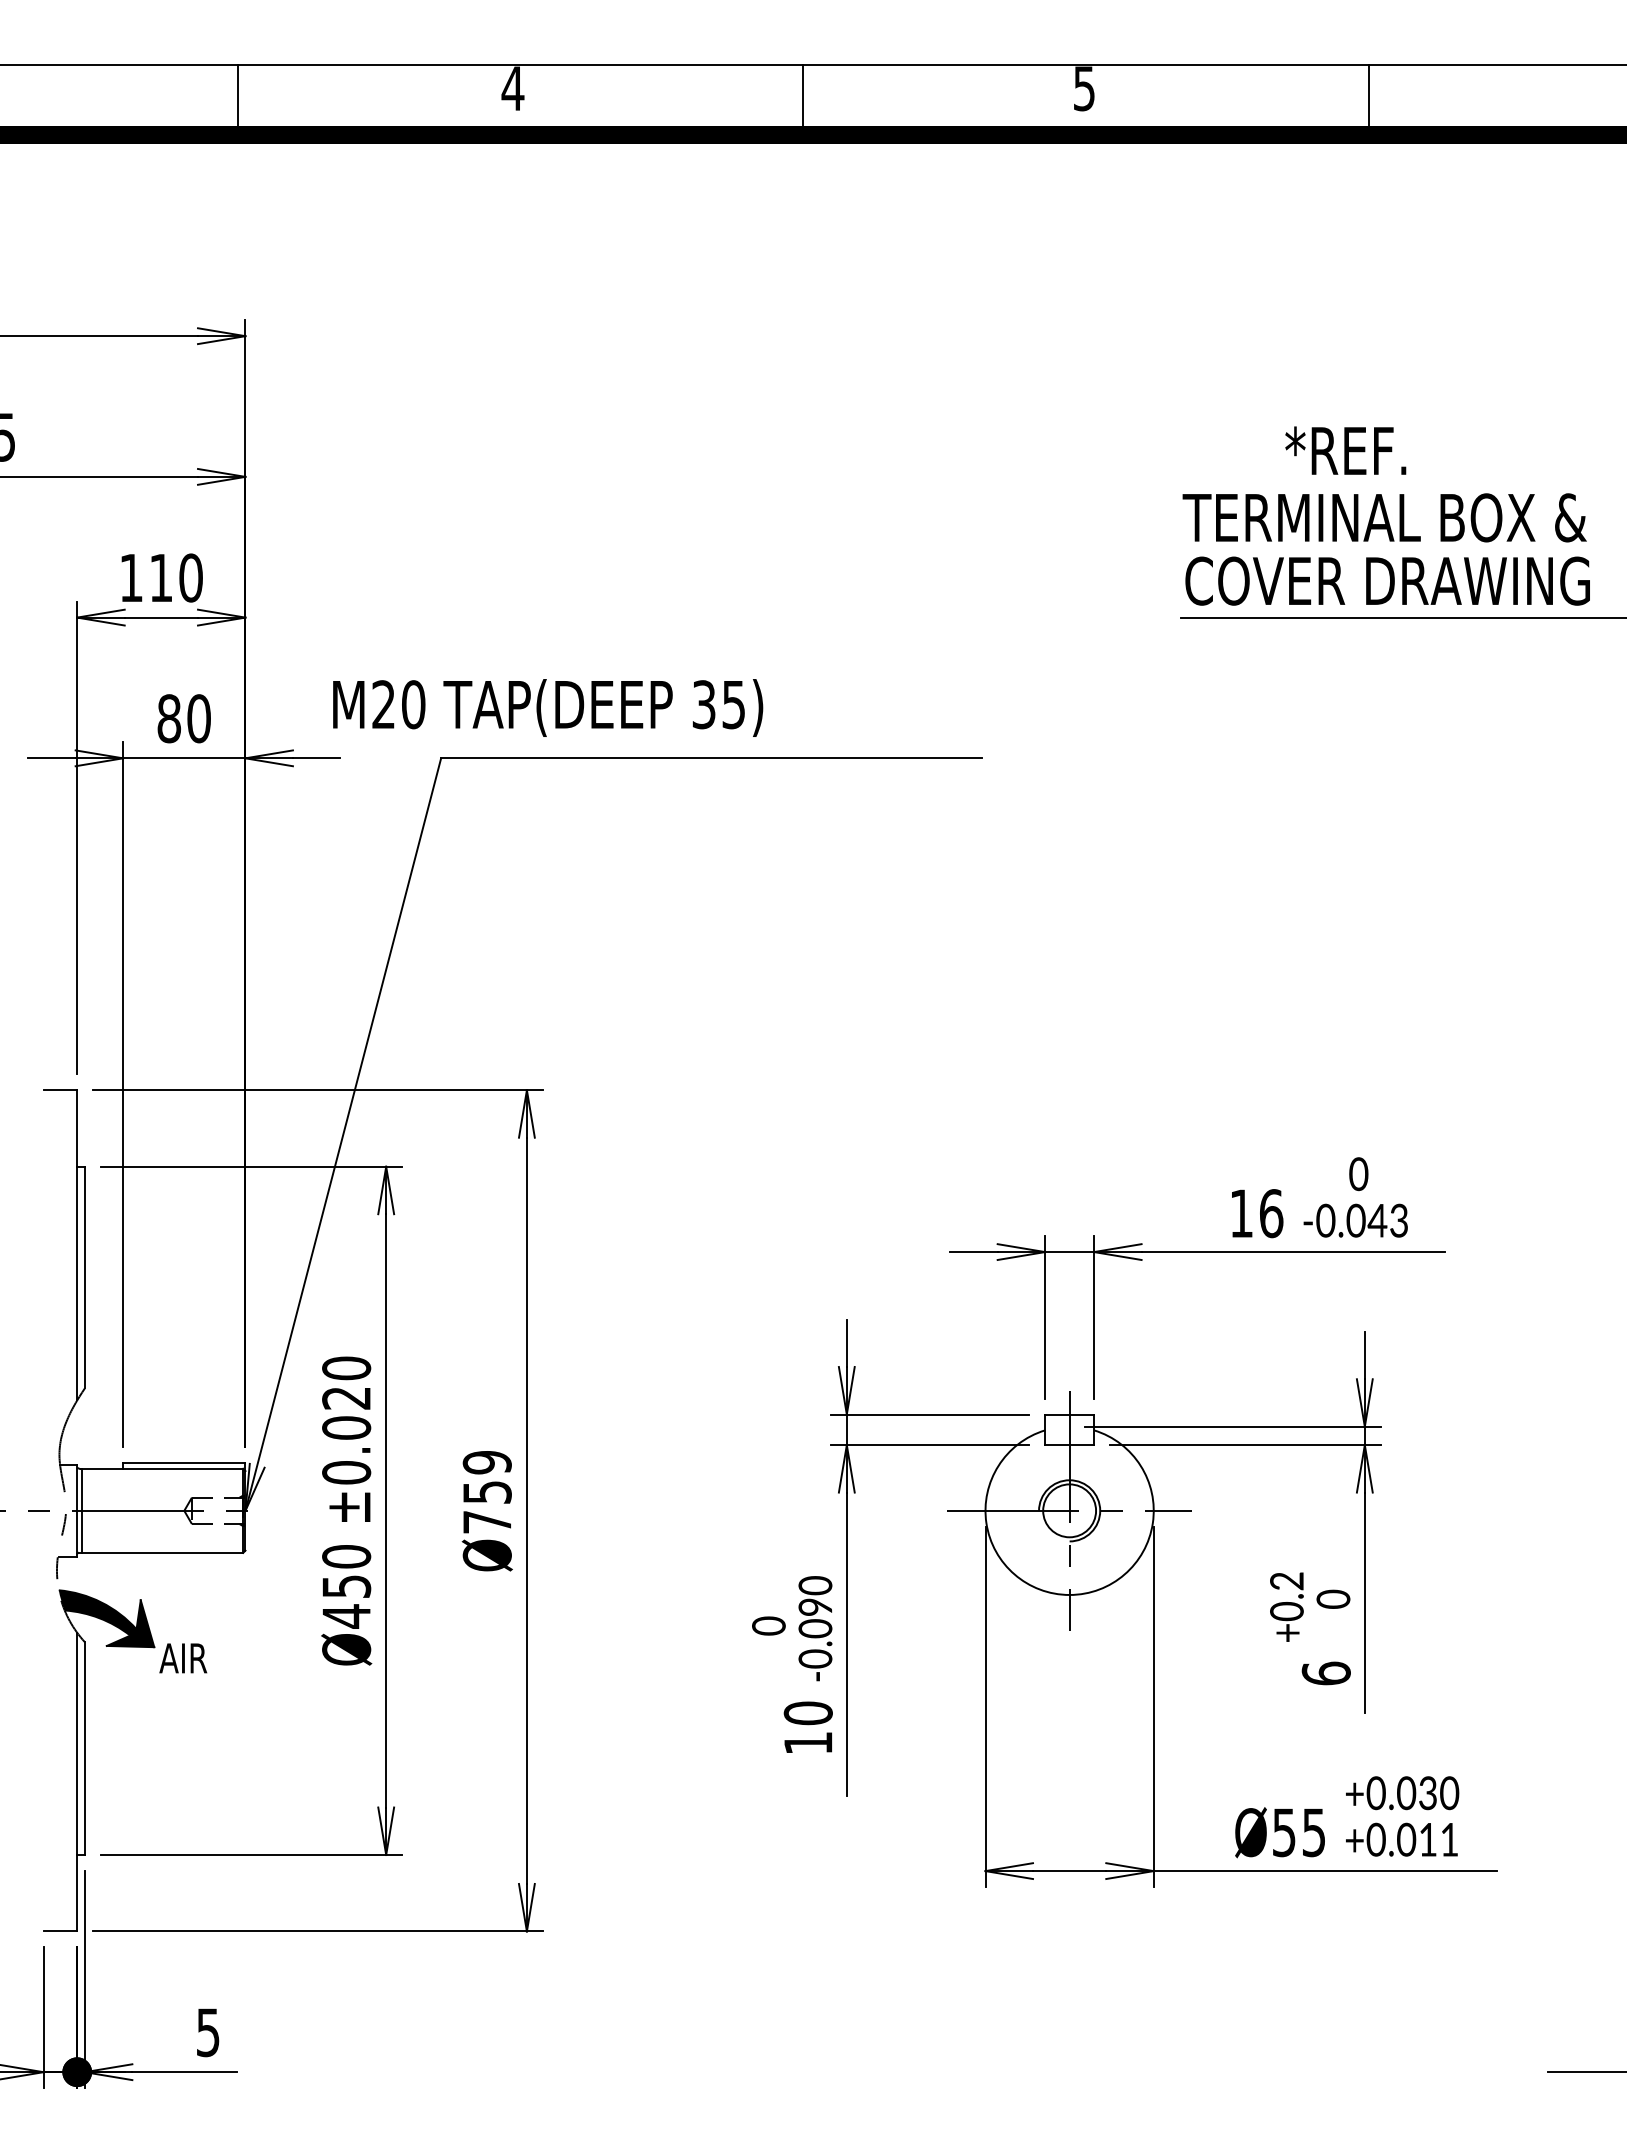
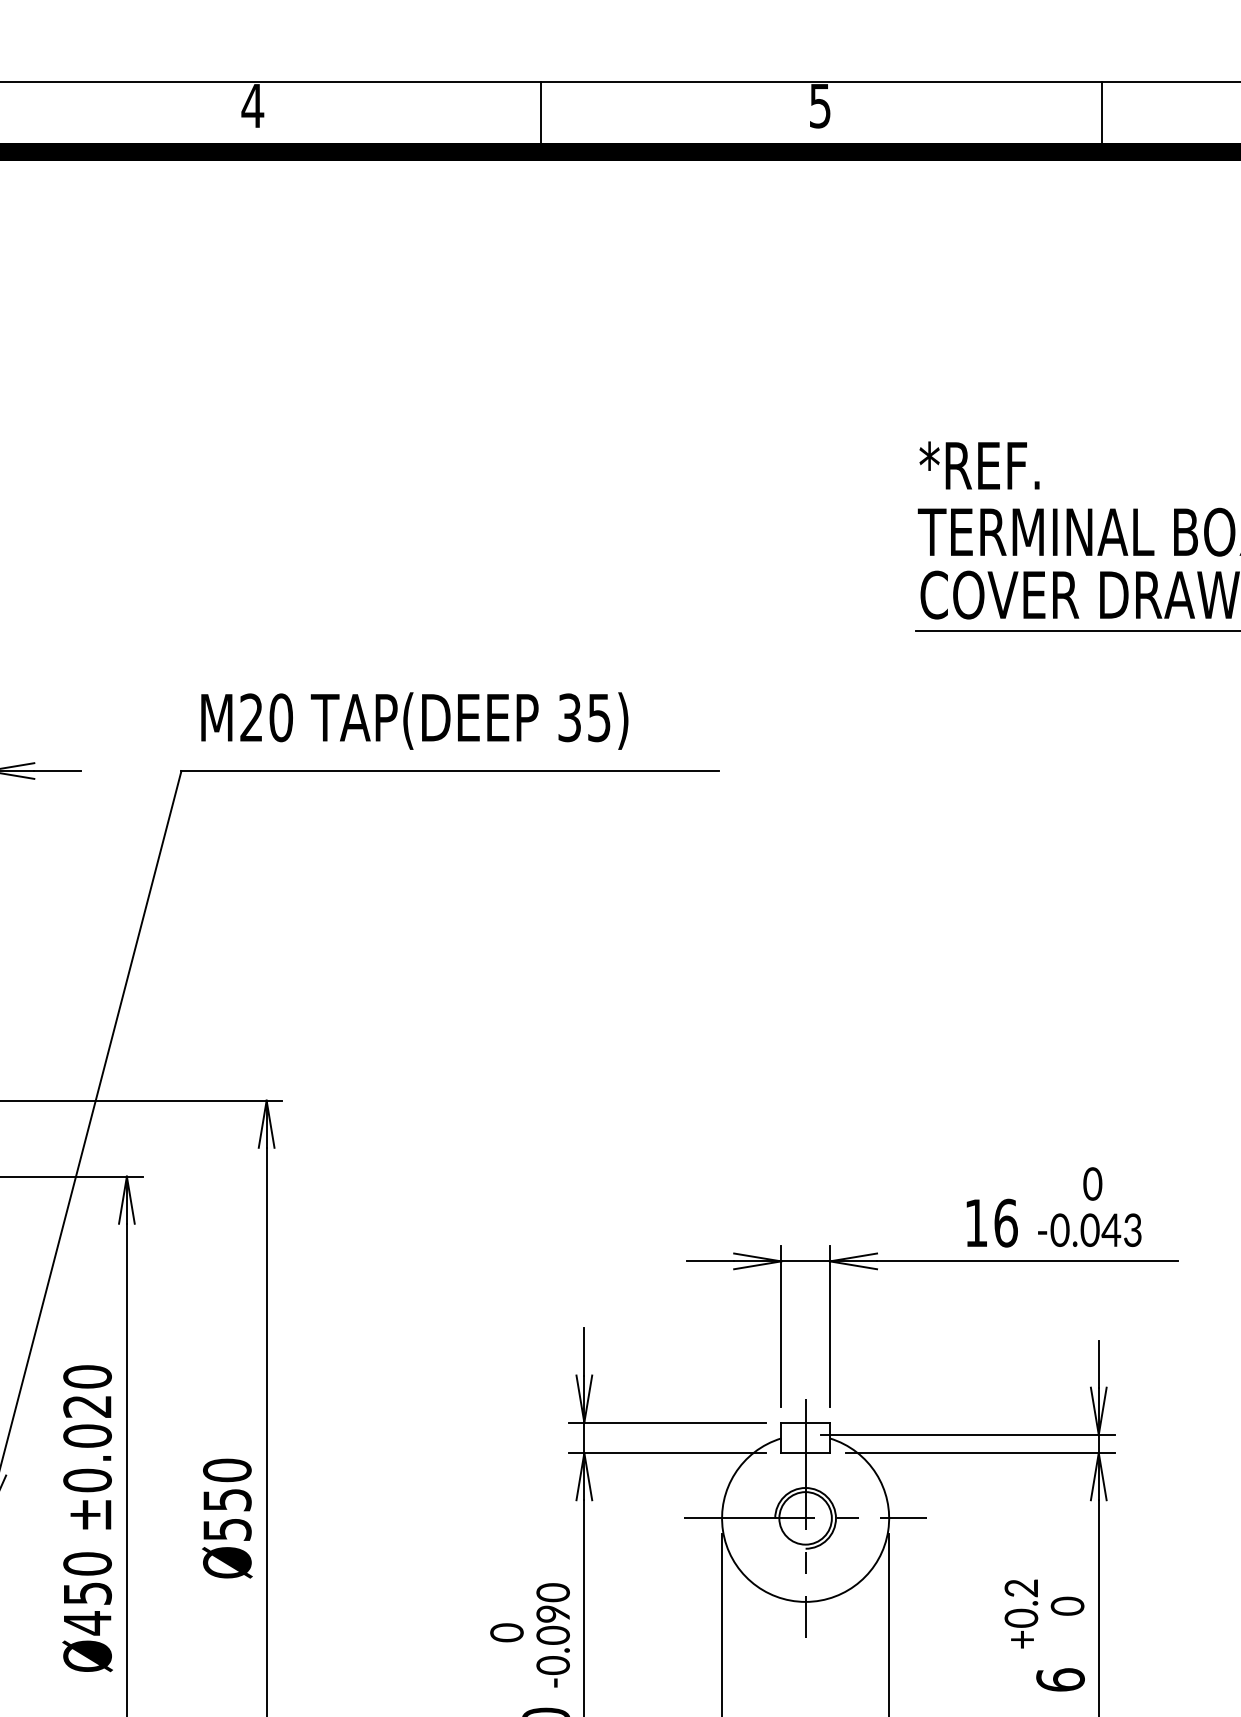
text: (1345, 450) -> (979, 465), moved
text: (548, 707) -> (415, 720), moved
text: (486, 1491) -> (226, 1499), Ø759 -> Ø550

